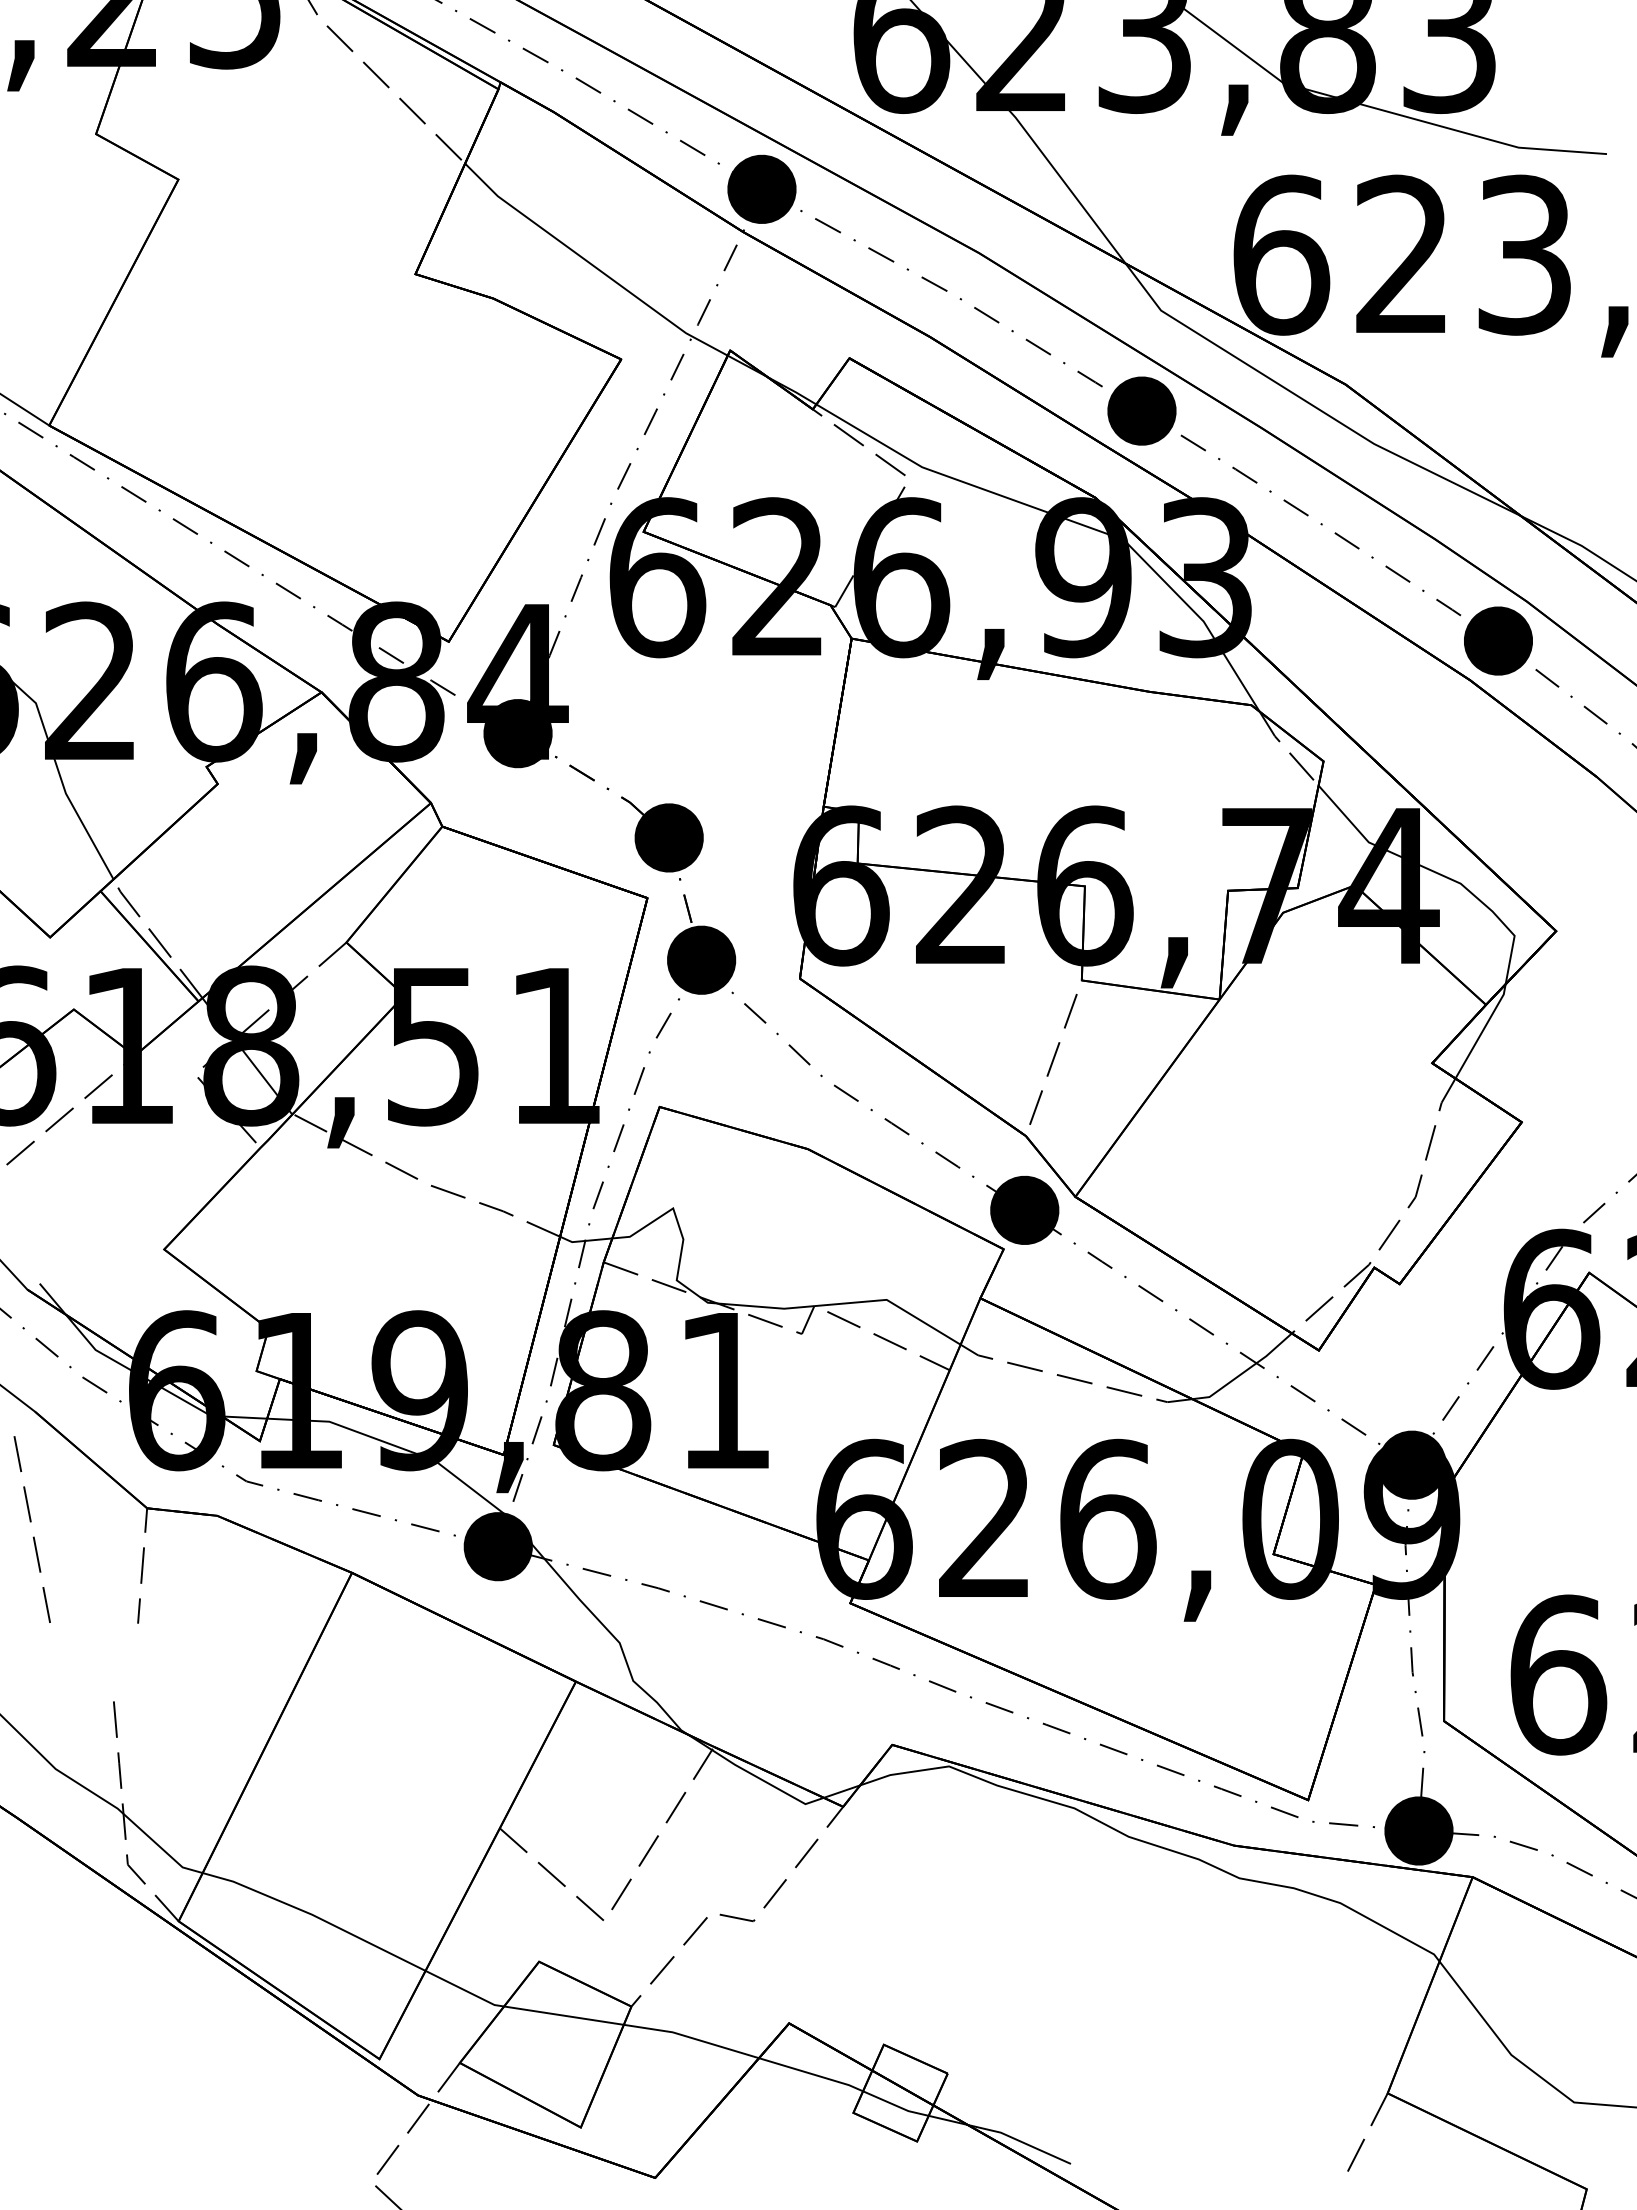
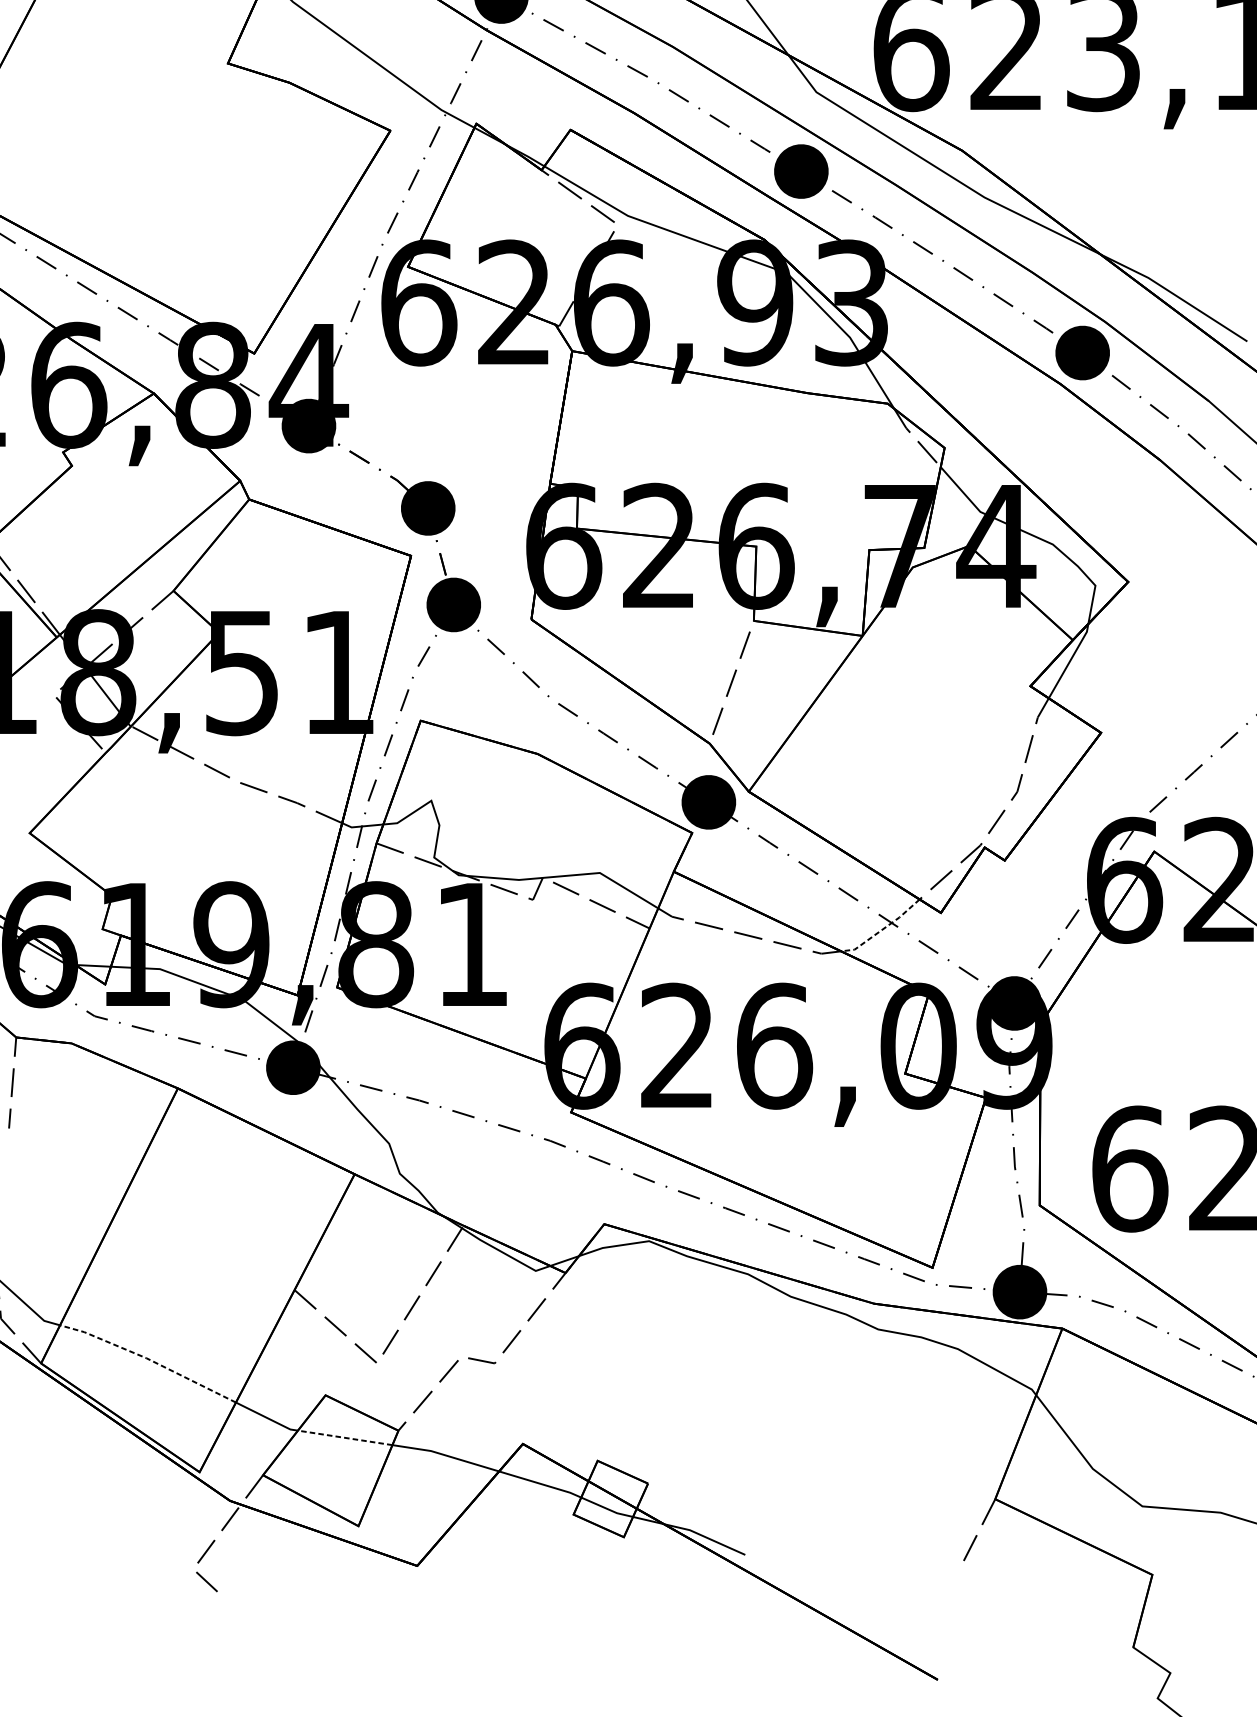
line: (1244, 1371) -> (882, 929), solid -> dashed
line: (314, 1916) -> (148, 1359), solid -> dashed
line: (563, 2015) -> (344, 1437), solid -> dashed

